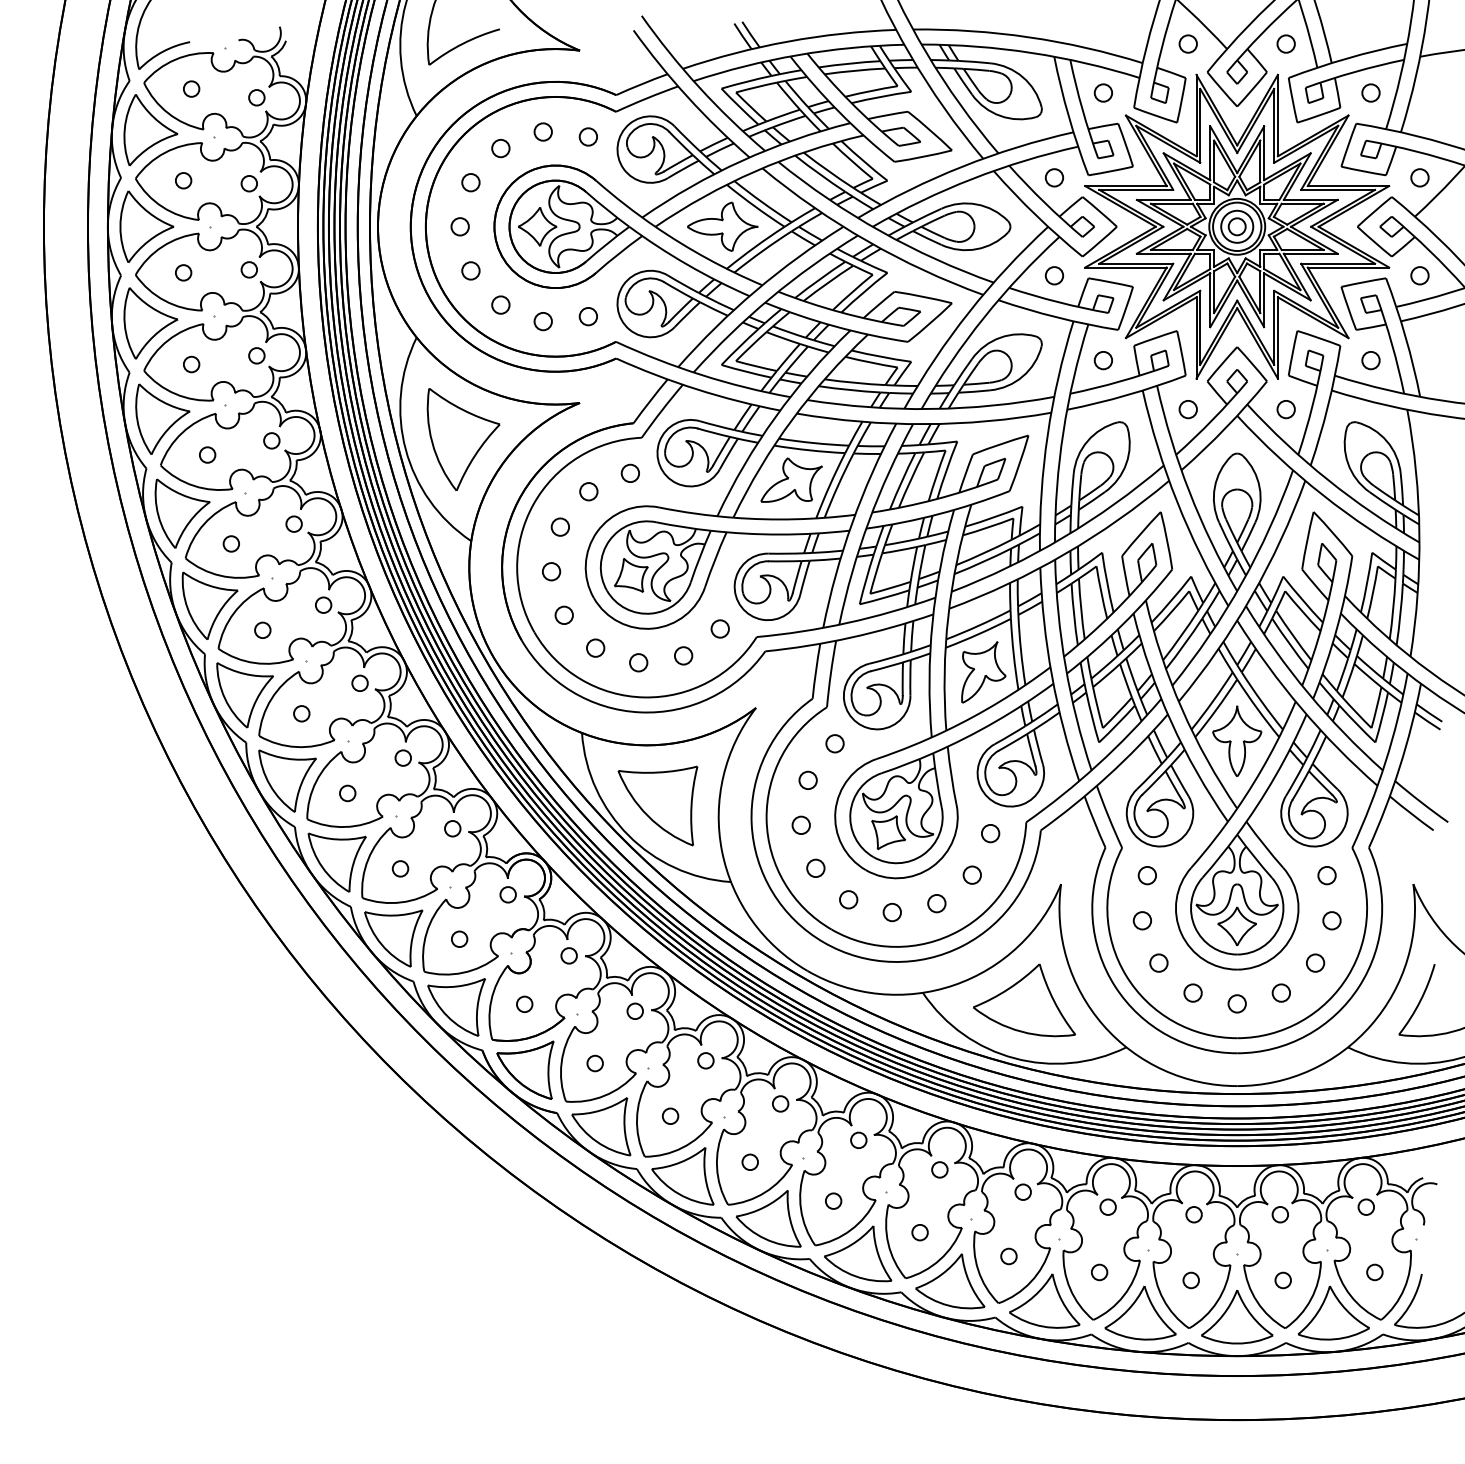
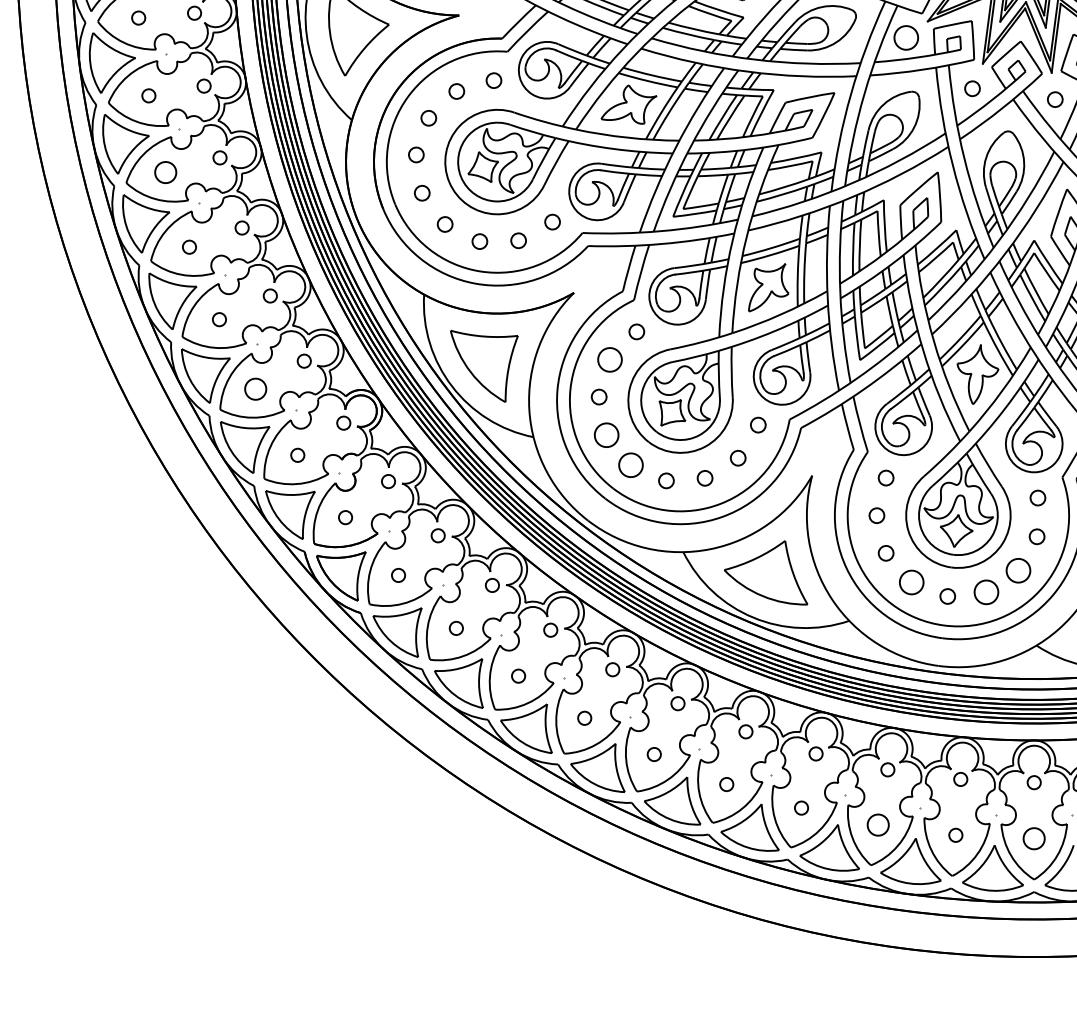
circle: (1103, 360) -> (906, 37), size x1.6
circle: (262, 629) -> (165, 171), size x1.6
circle: (807, 780) -> (609, 359), size x1.6
circle: (815, 867) -> (606, 434), size x1.6
circle: (400, 868) -> (255, 388), size x1.6
circle: (848, 899) -> (630, 465), size x1.6
circle: (1315, 962) -> (1018, 570), size x1.6
circle: (1192, 992) -> (911, 581), size x1.6
circle: (1280, 992) -> (985, 591), size x1.6
circle: (1374, 1272) -> (1033, 838), size x1.6
circle: (1190, 1280) -> (877, 825), size x1.6

